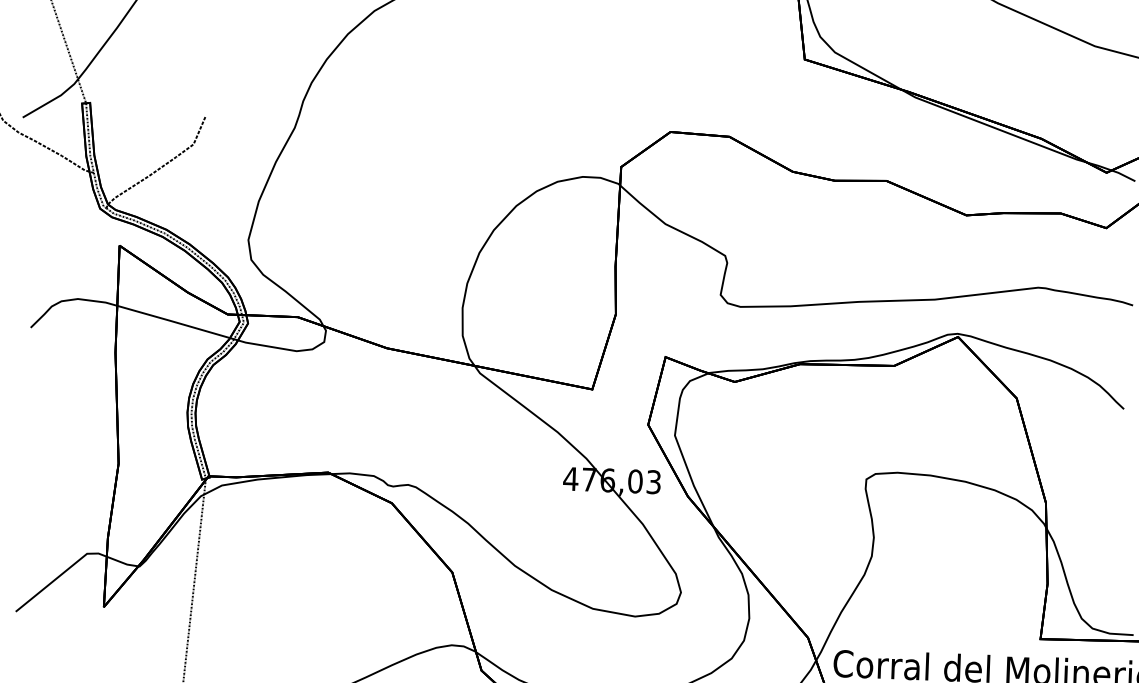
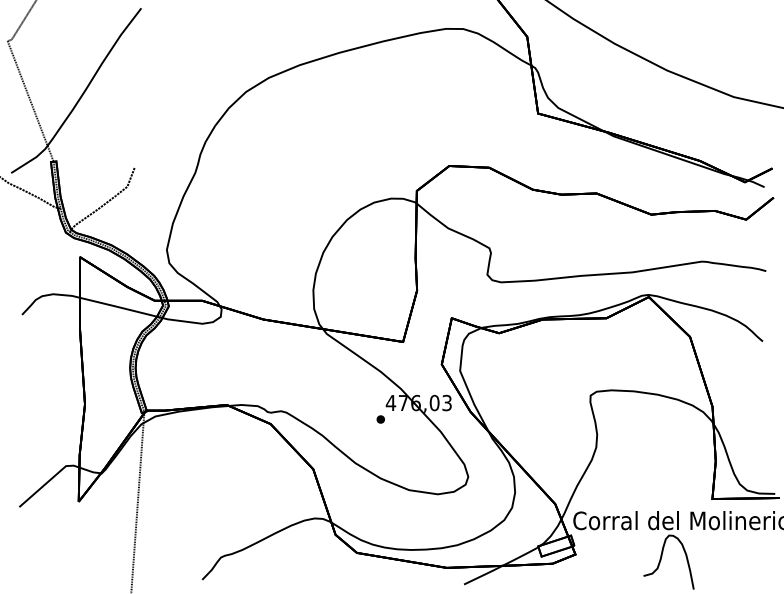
part: (554, 502) -> (380, 419), added

